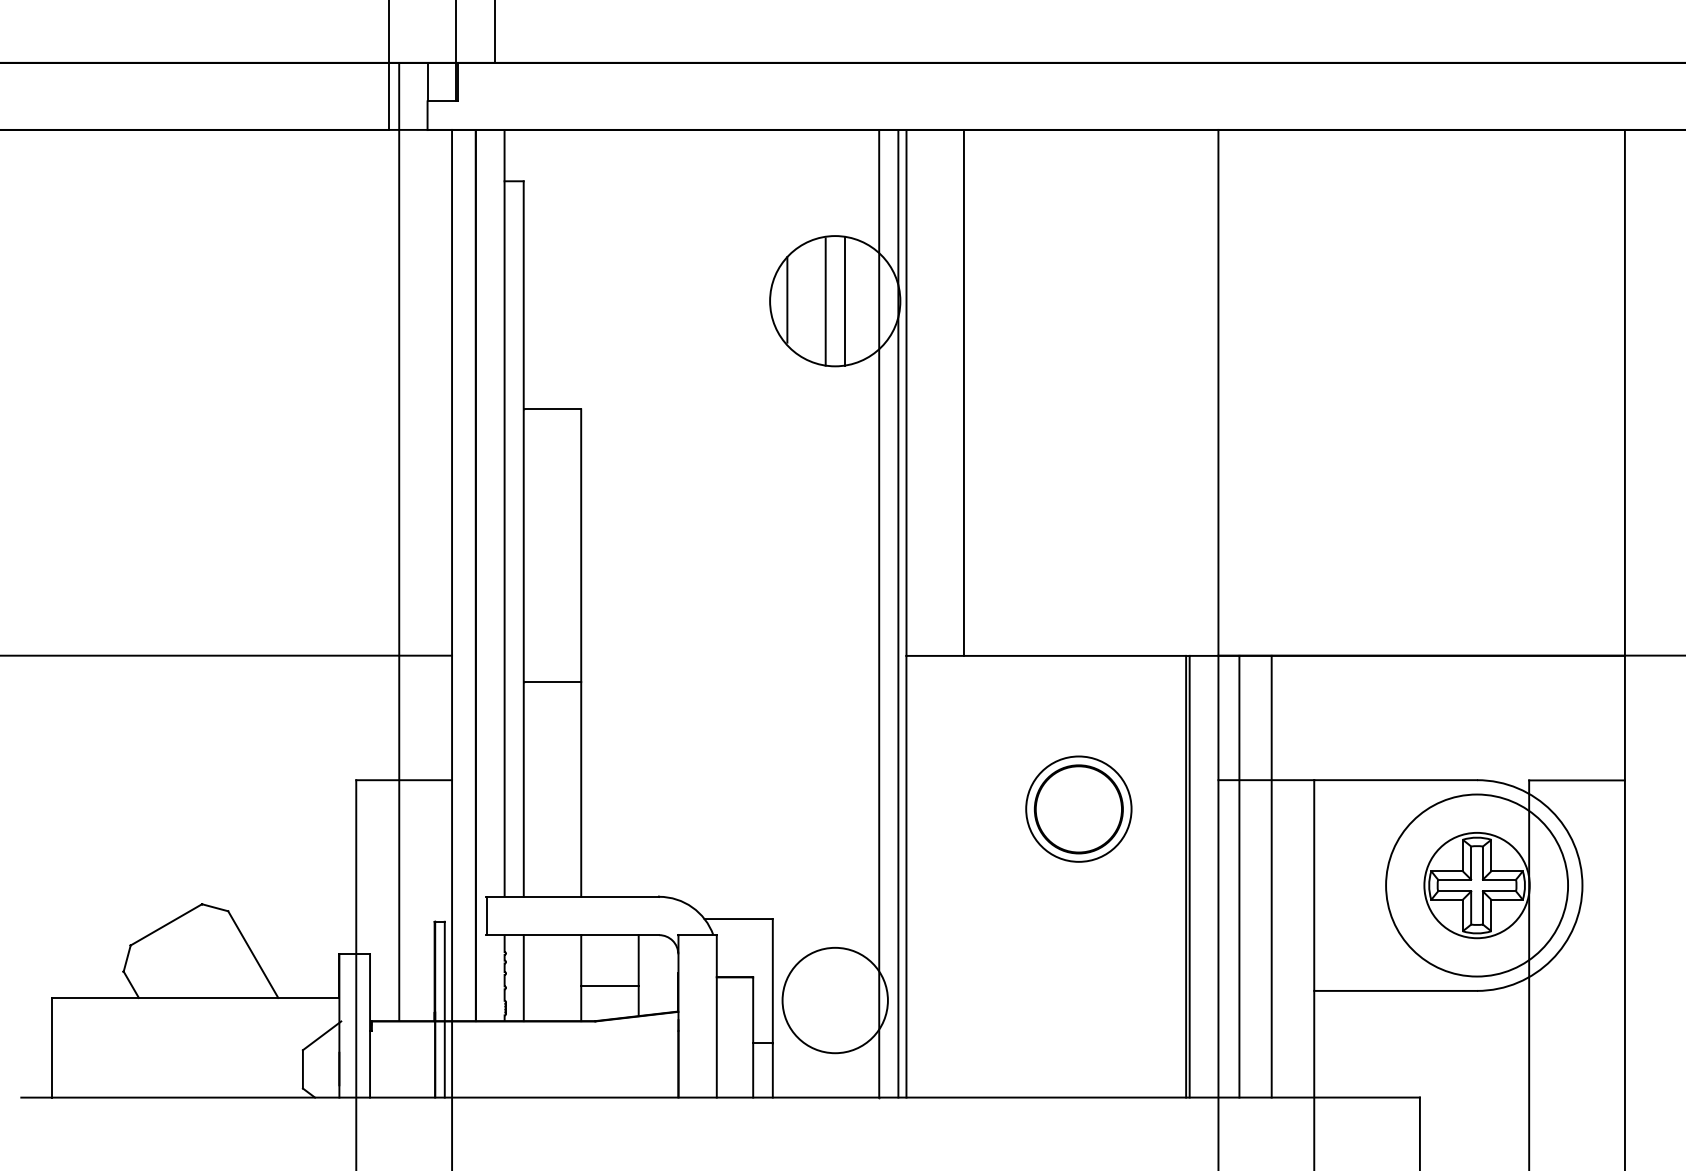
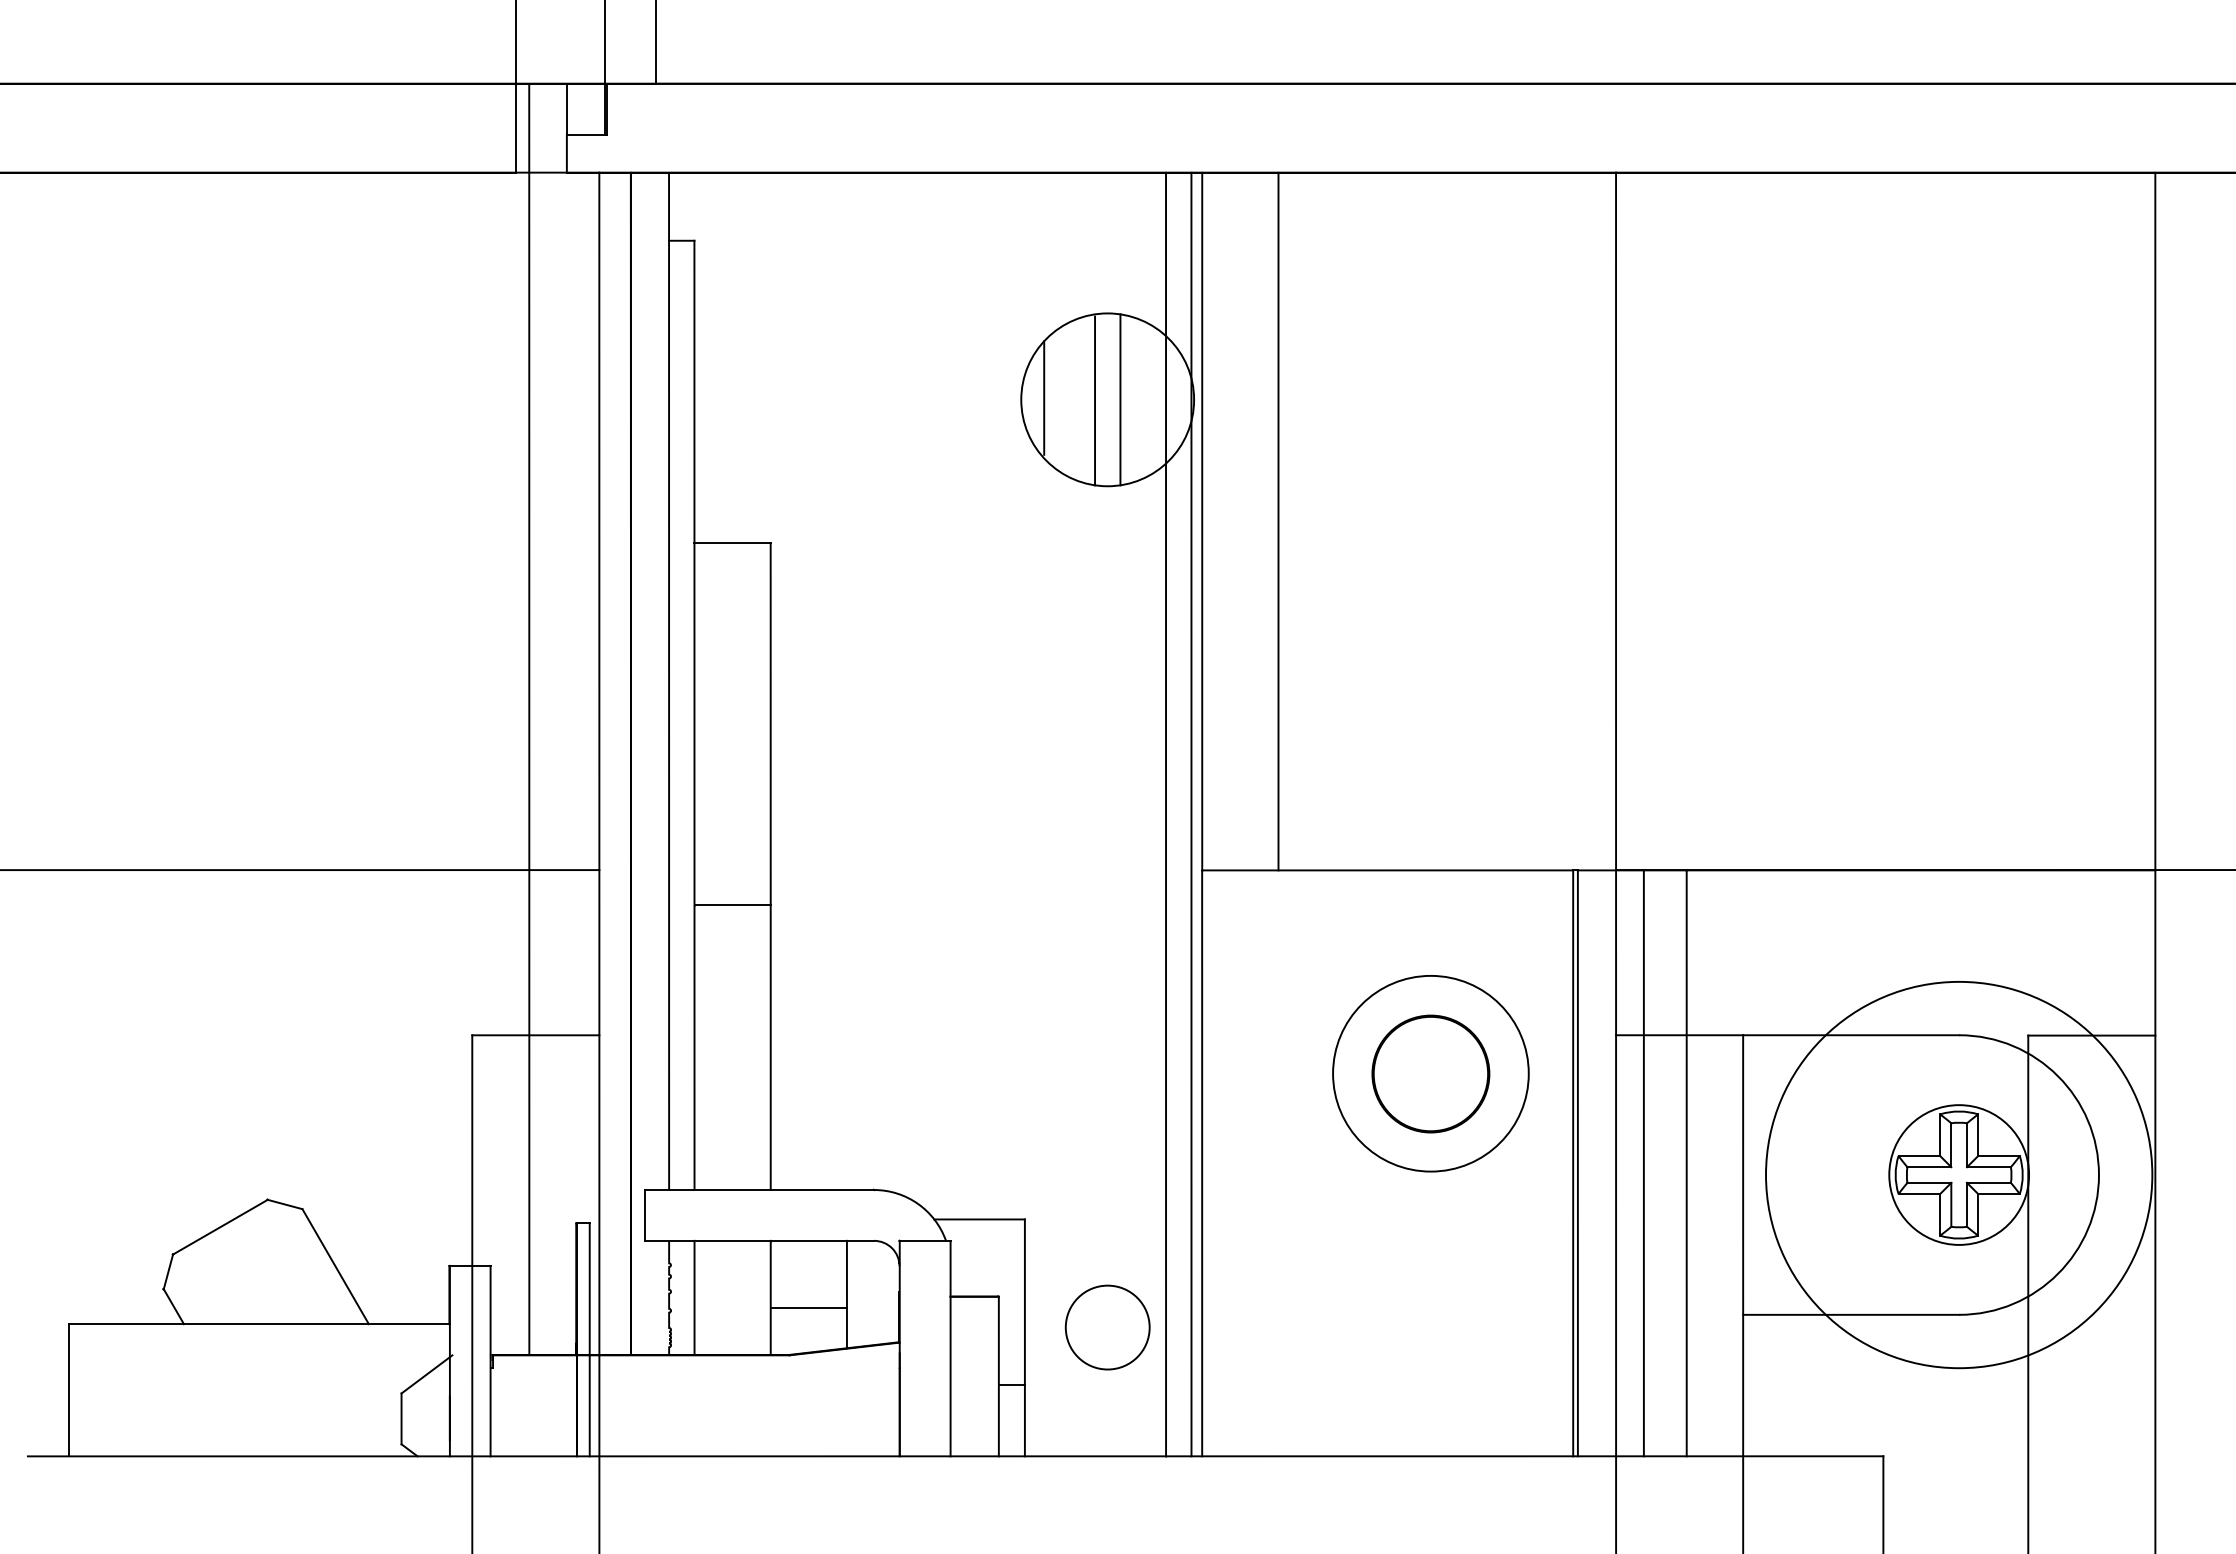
circle: (1078, 809) -> (1430, 1073), size x1.4
circle: (1476, 885) -> (1958, 1174), size x1.6
circle: (835, 1000) -> (1107, 1327), size x0.6

